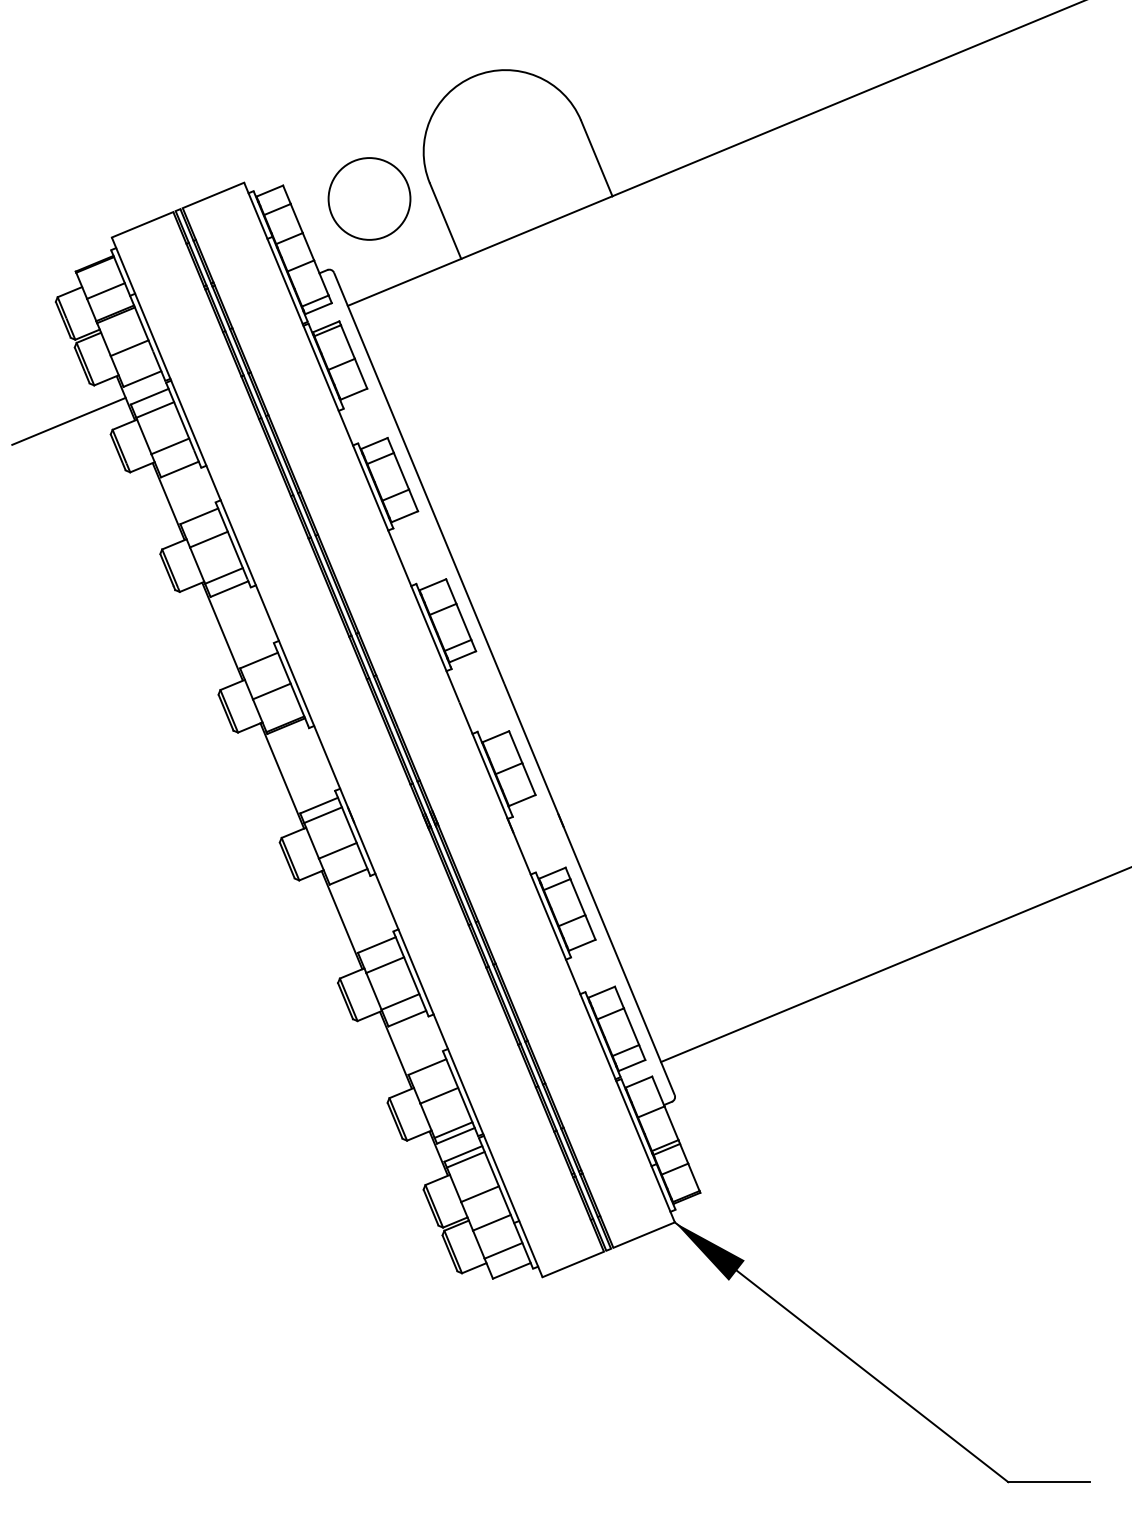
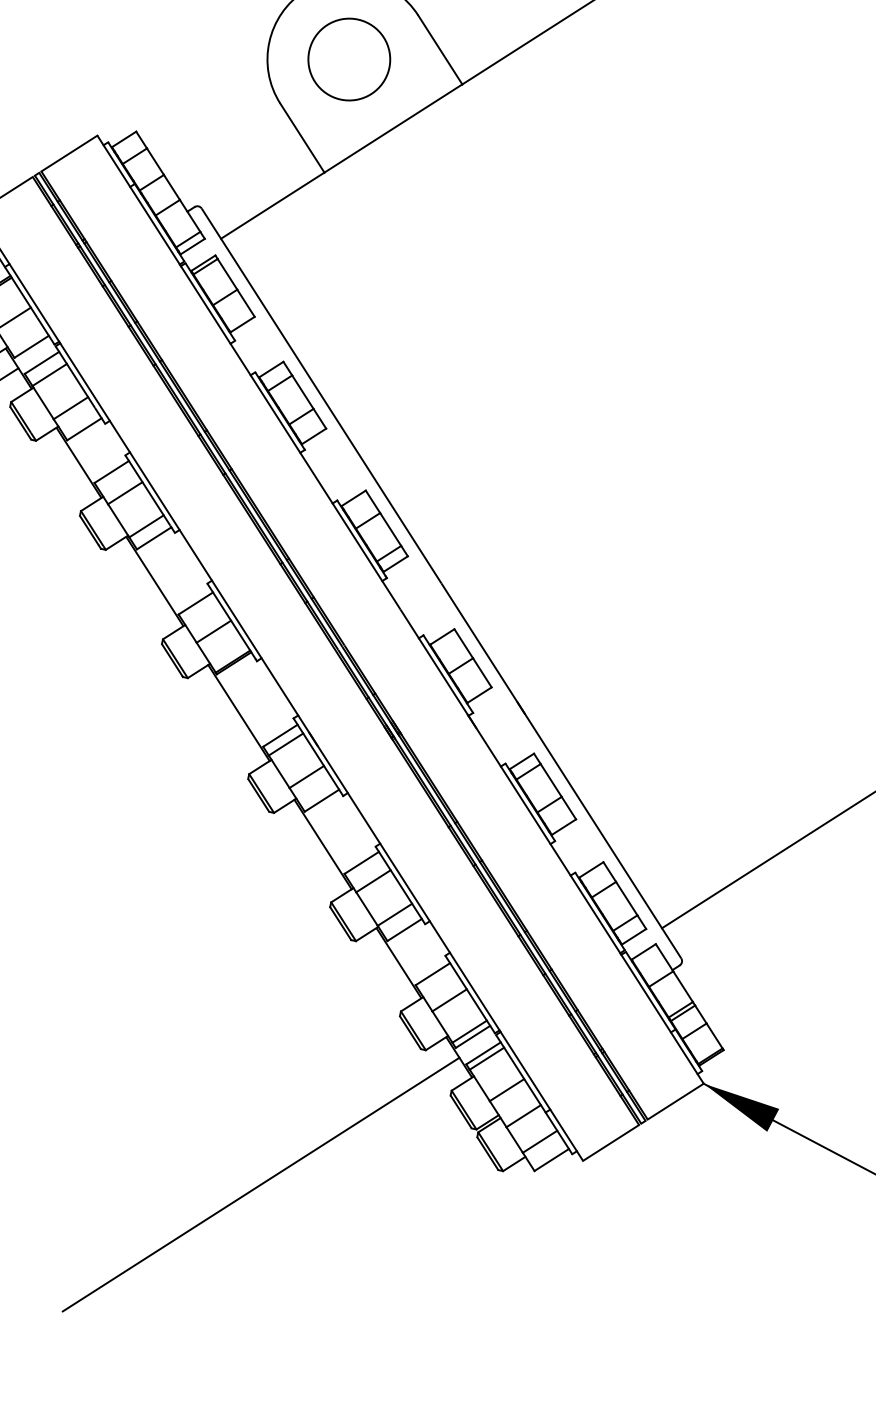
circle: (369, 198) -> (349, 59), moved
line: (220, 1244) -> (260, 1185), added

